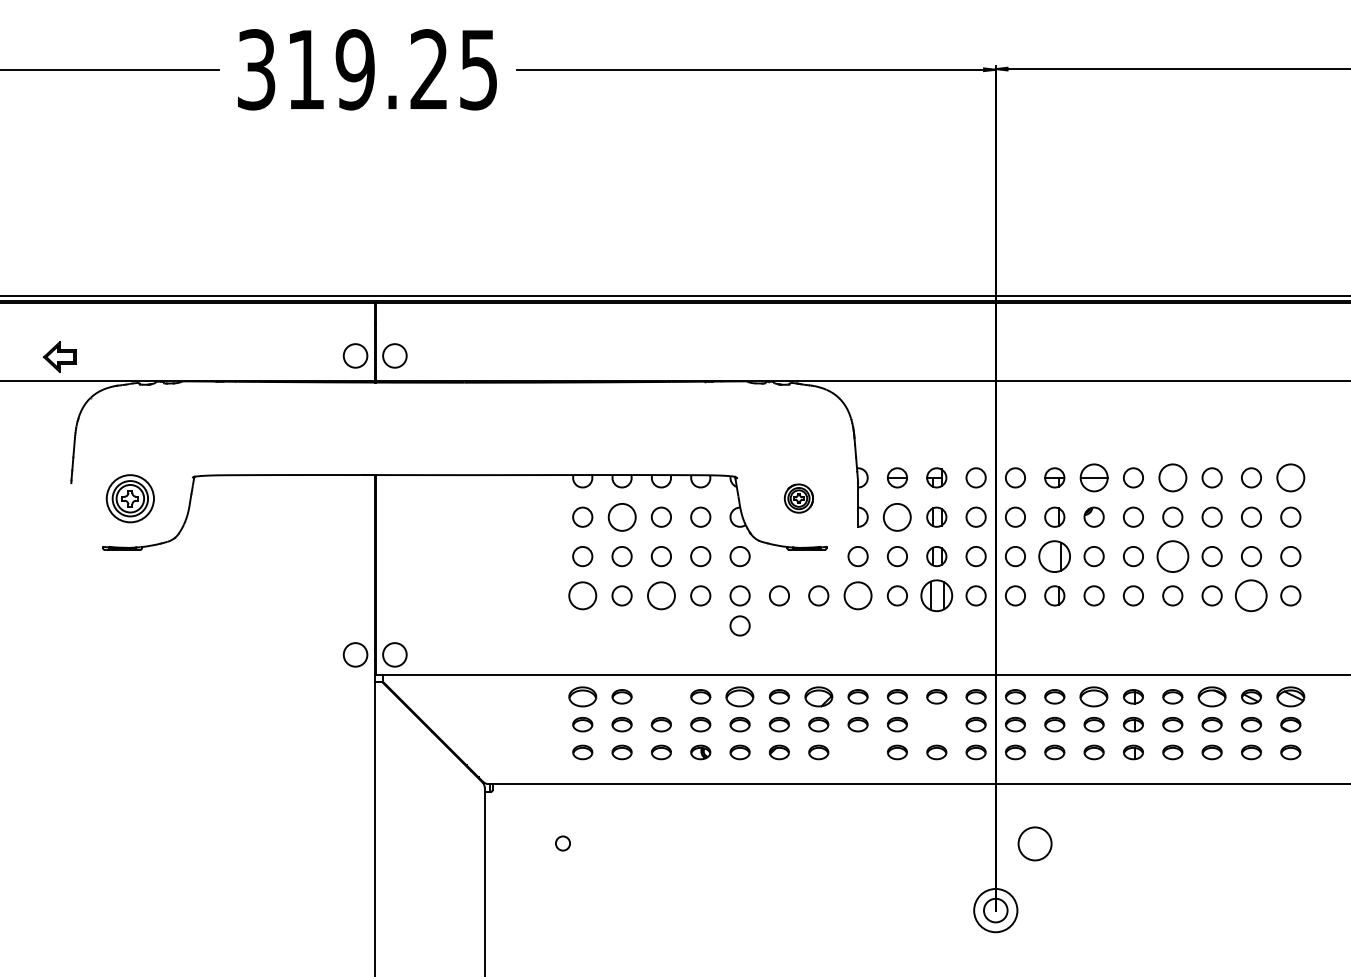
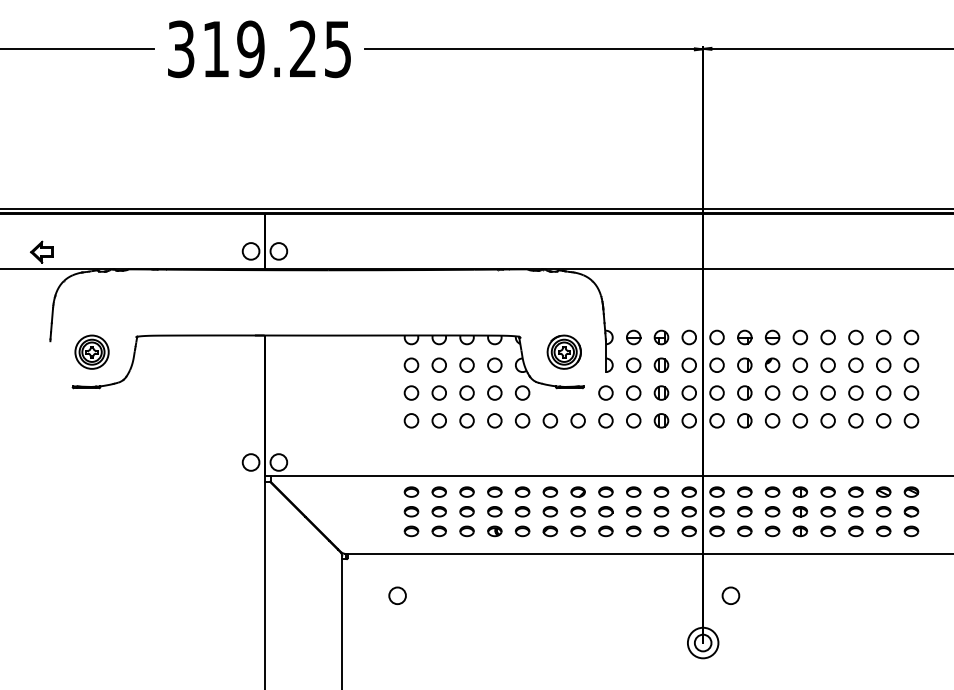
part: (1093, 477) -> (772, 337), size x0.71
circle: (1171, 477) -> (827, 337), size x0.71
circle: (1290, 477) -> (911, 337), size x0.71
part: (798, 497) -> (563, 351), size x1.67
circle: (620, 516) -> (438, 364), size x0.71
circle: (897, 516) -> (633, 364), size x0.71
part: (1054, 555) -> (744, 392), size x0.62
circle: (1171, 555) -> (827, 392), size x0.62
circle: (582, 595) -> (411, 420), size x0.71
circle: (660, 595) -> (466, 420), size x0.71
circle: (857, 595) -> (605, 420), size x0.71
part: (936, 595) -> (661, 420), size x0.62
circle: (1251, 595) -> (883, 420), size x0.62
circle: (739, 625) -> (522, 441), removed
part: (582, 695) -> (411, 491), size x0.71
part: (660, 695) -> (466, 491), added
part: (739, 695) -> (522, 491), size x0.71
part: (817, 695) -> (577, 491), size x0.71
part: (1093, 695) -> (772, 491), size x0.71
part: (1211, 695) -> (855, 491), size x0.71
part: (1290, 695) -> (911, 491), size x0.71
part: (936, 724) -> (661, 511), added
part: (857, 752) -> (605, 531), added
circle: (562, 843) -> (397, 595), size x1.67
circle: (1034, 843) -> (730, 595), size x0.71

